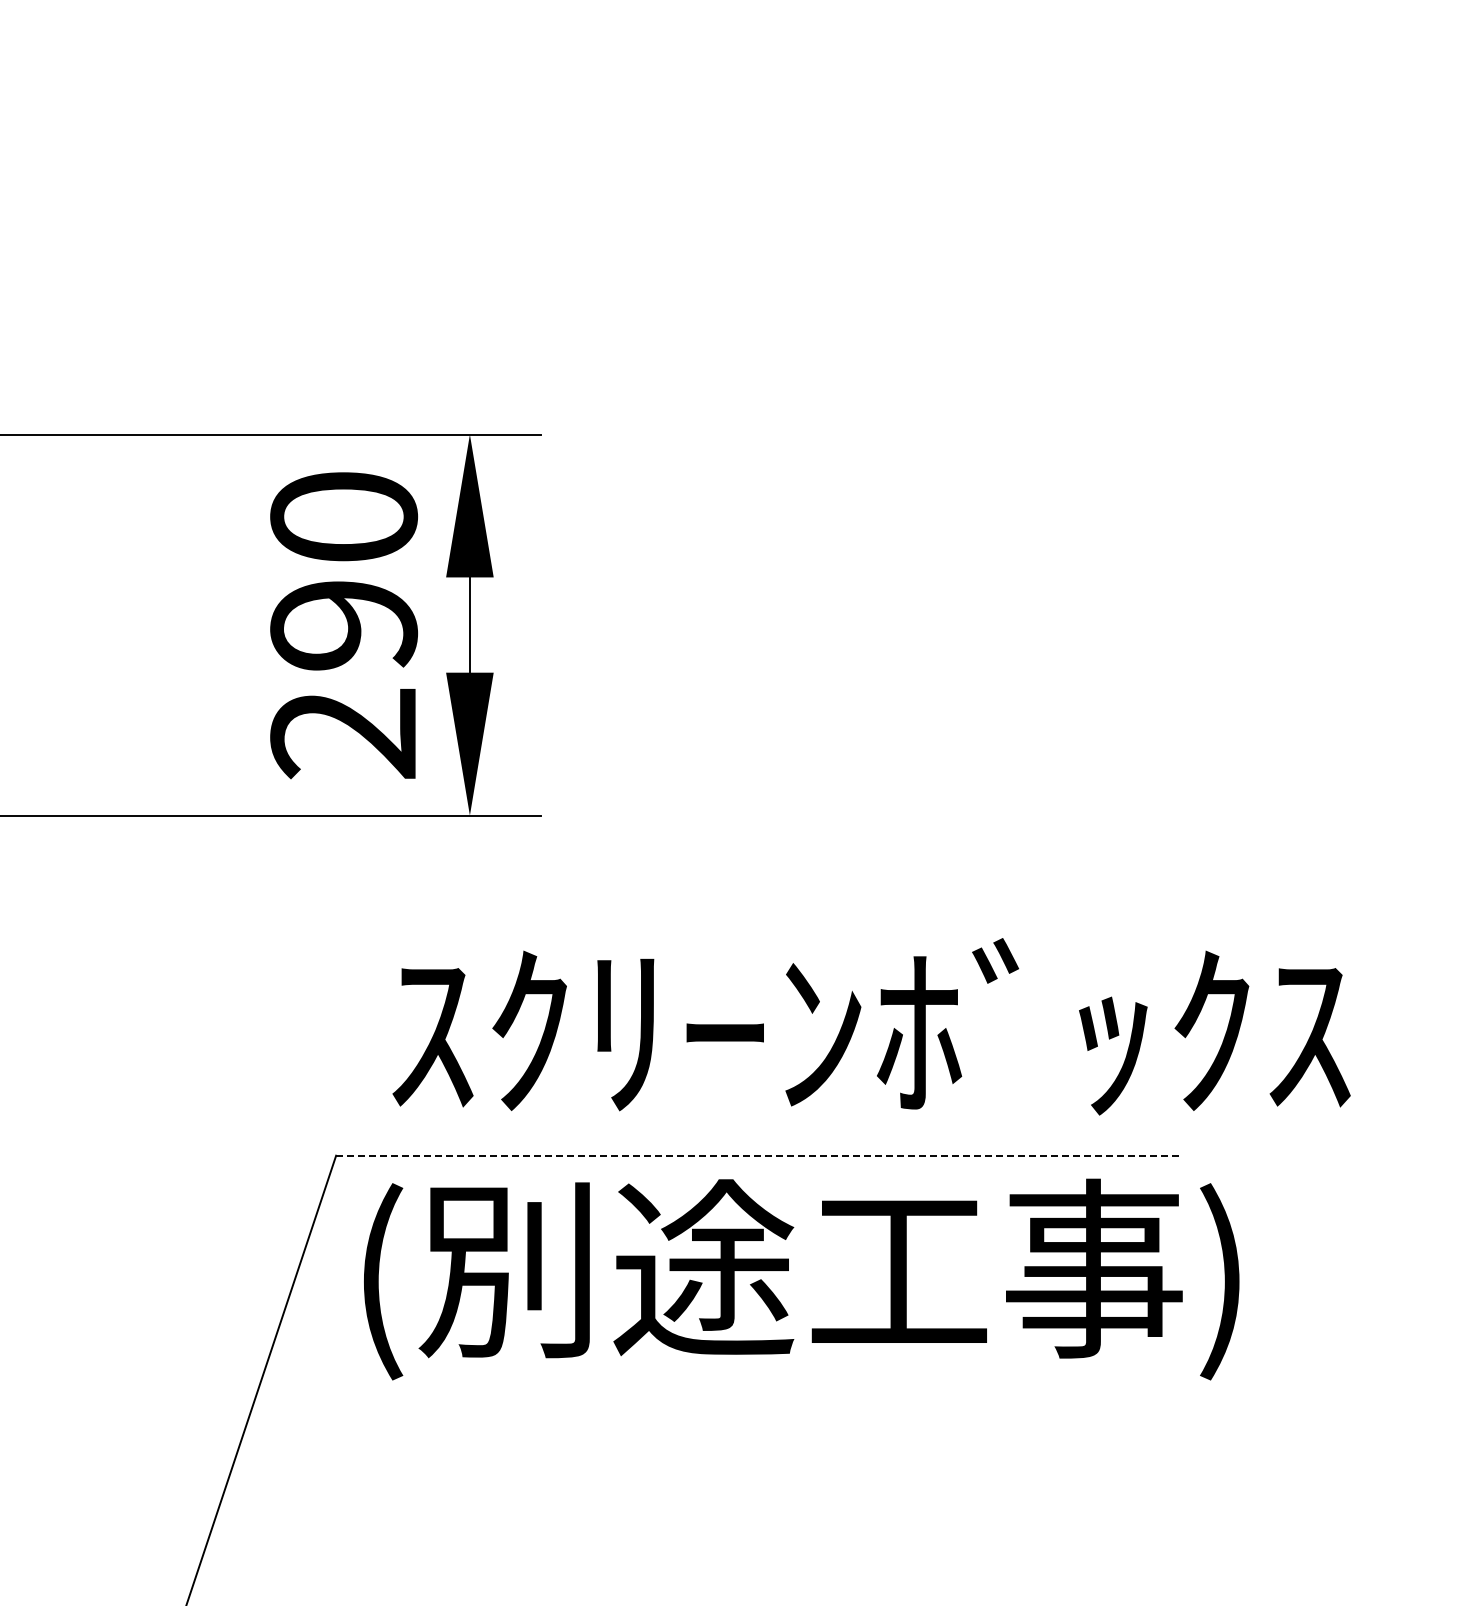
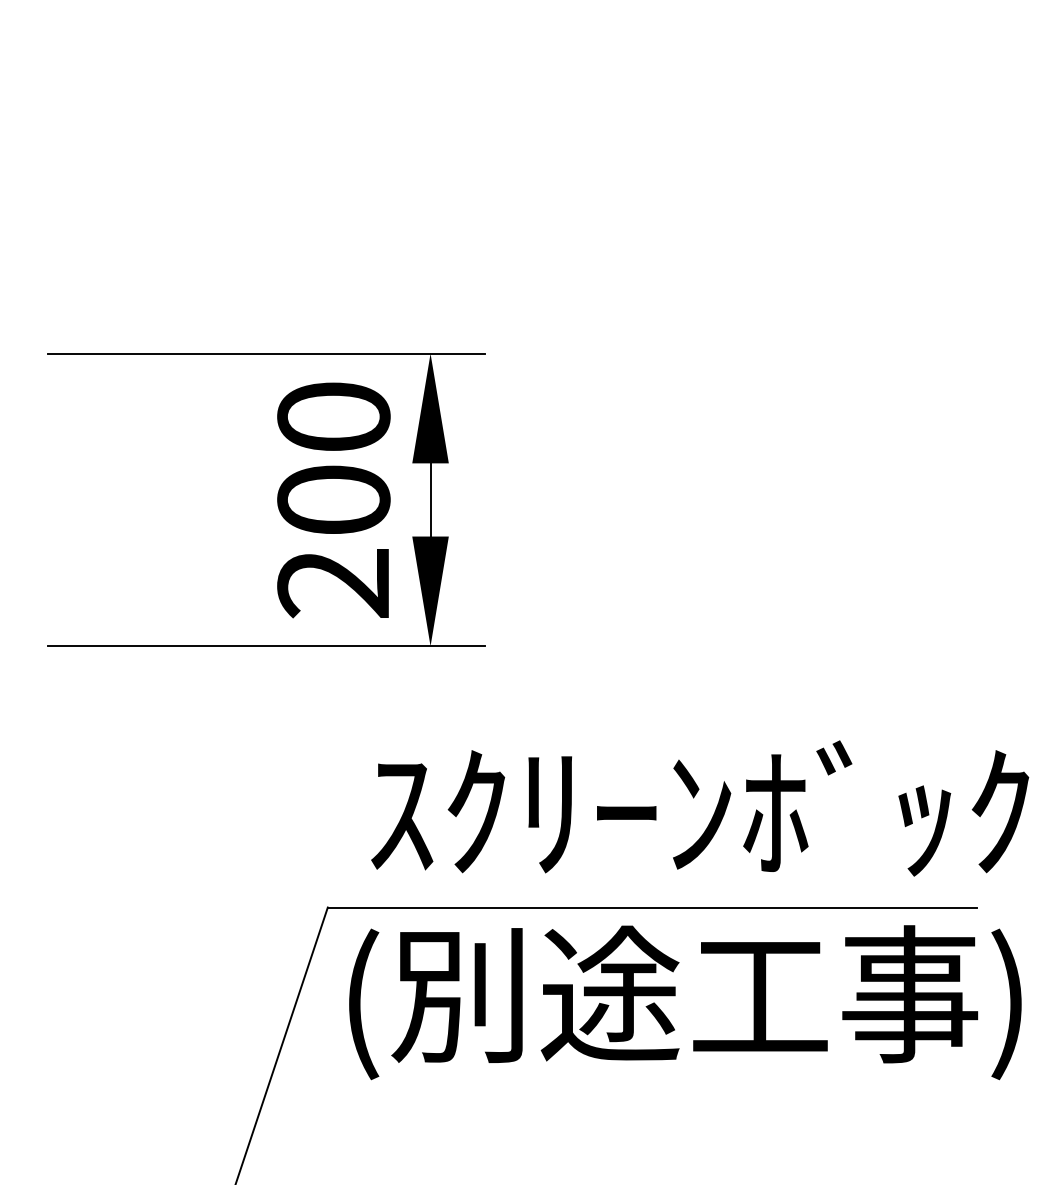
text: (344, 625) -> (334, 500), 290 -> 200
line: (758, 1155) -> (652, 907), dashed -> solid

